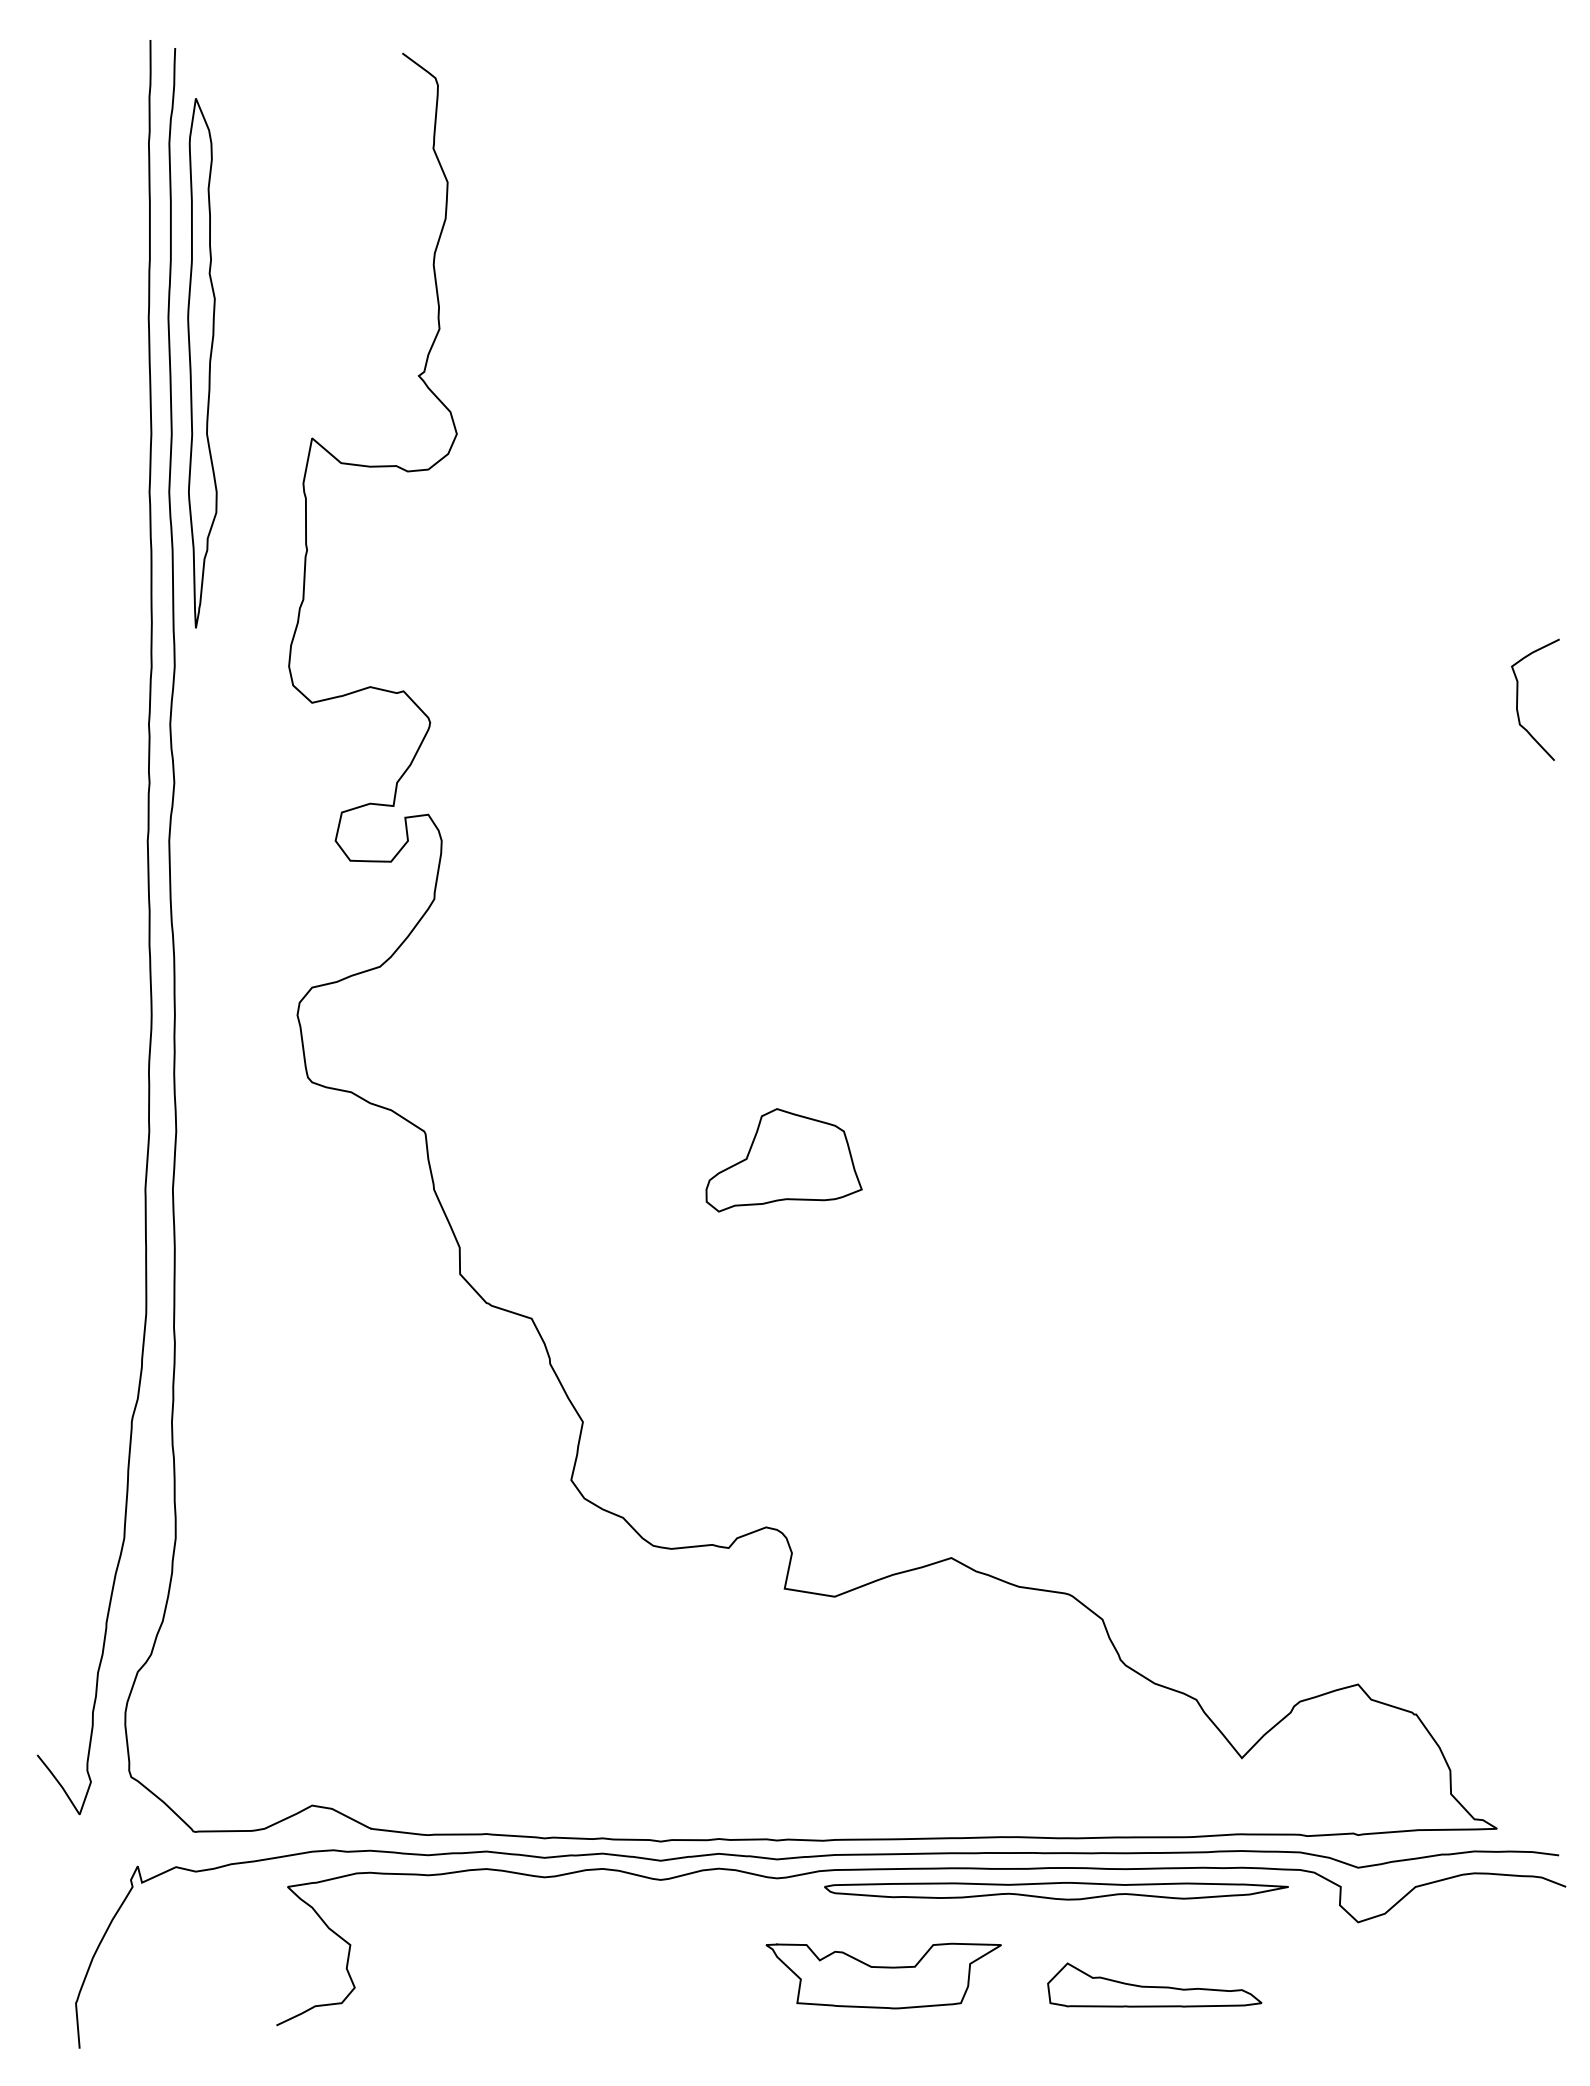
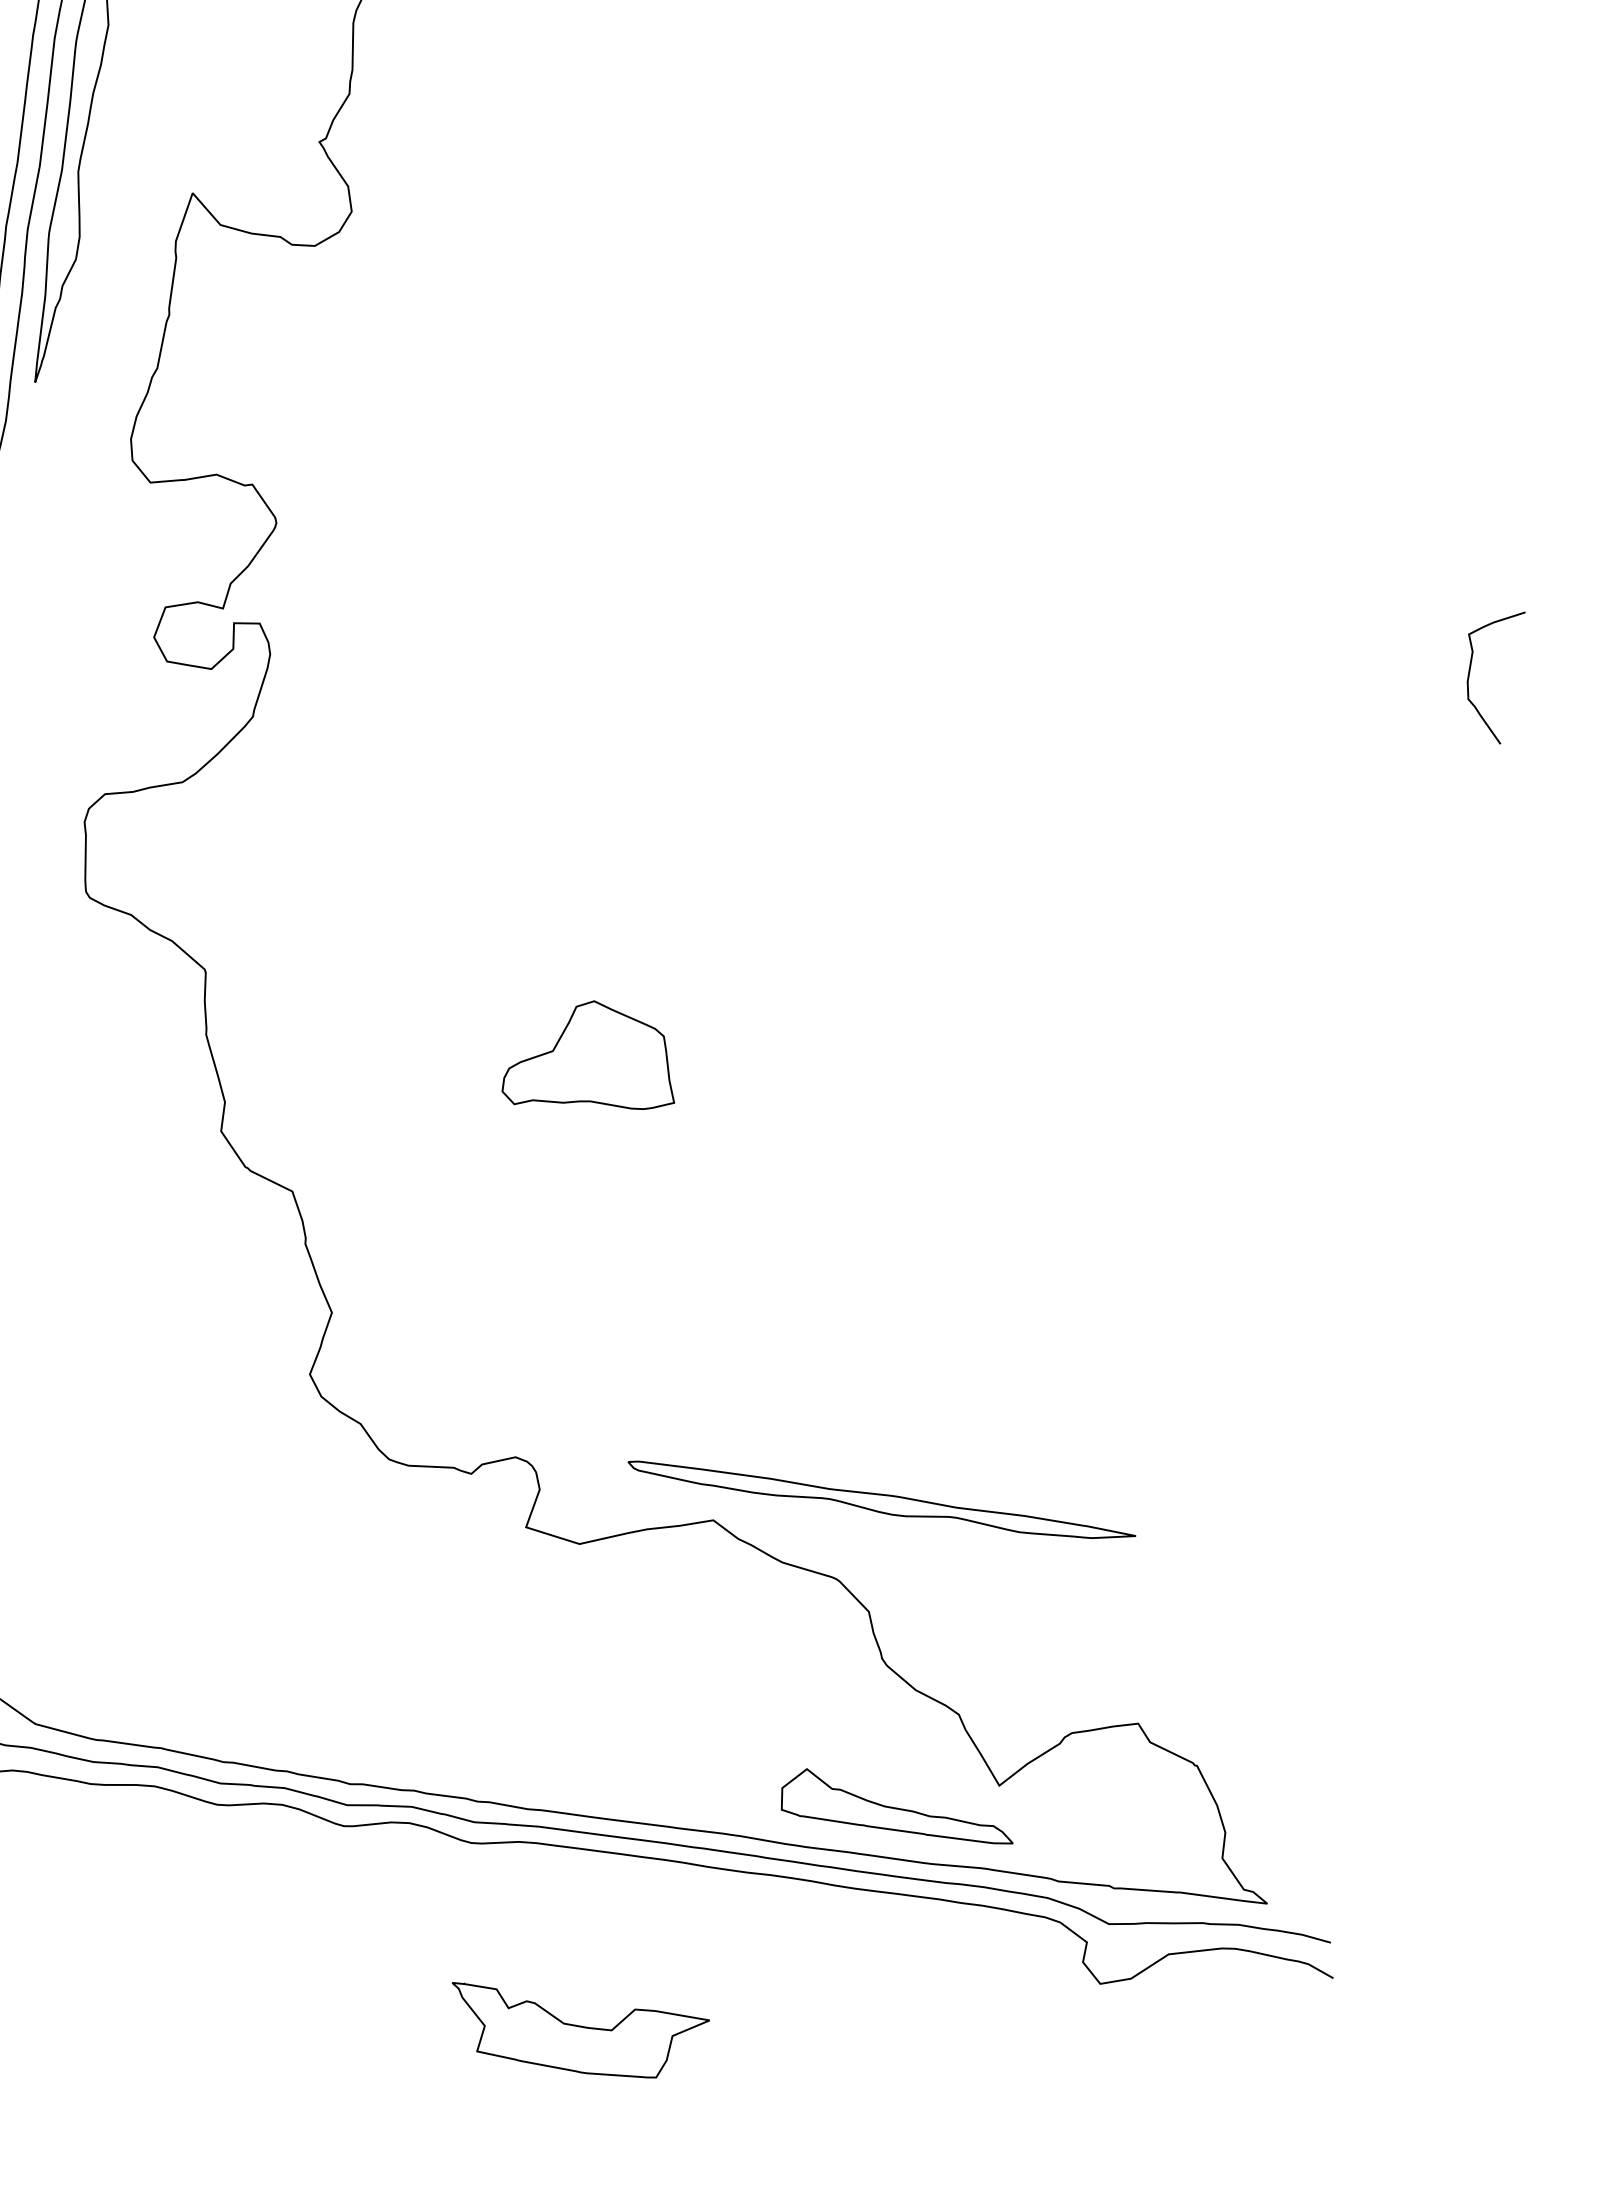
part: (1056, 1891) -> (881, 1504), moved
part: (883, 1975) -> (575, 2034), moved
part: (1154, 1984) -> (898, 1806), moved

